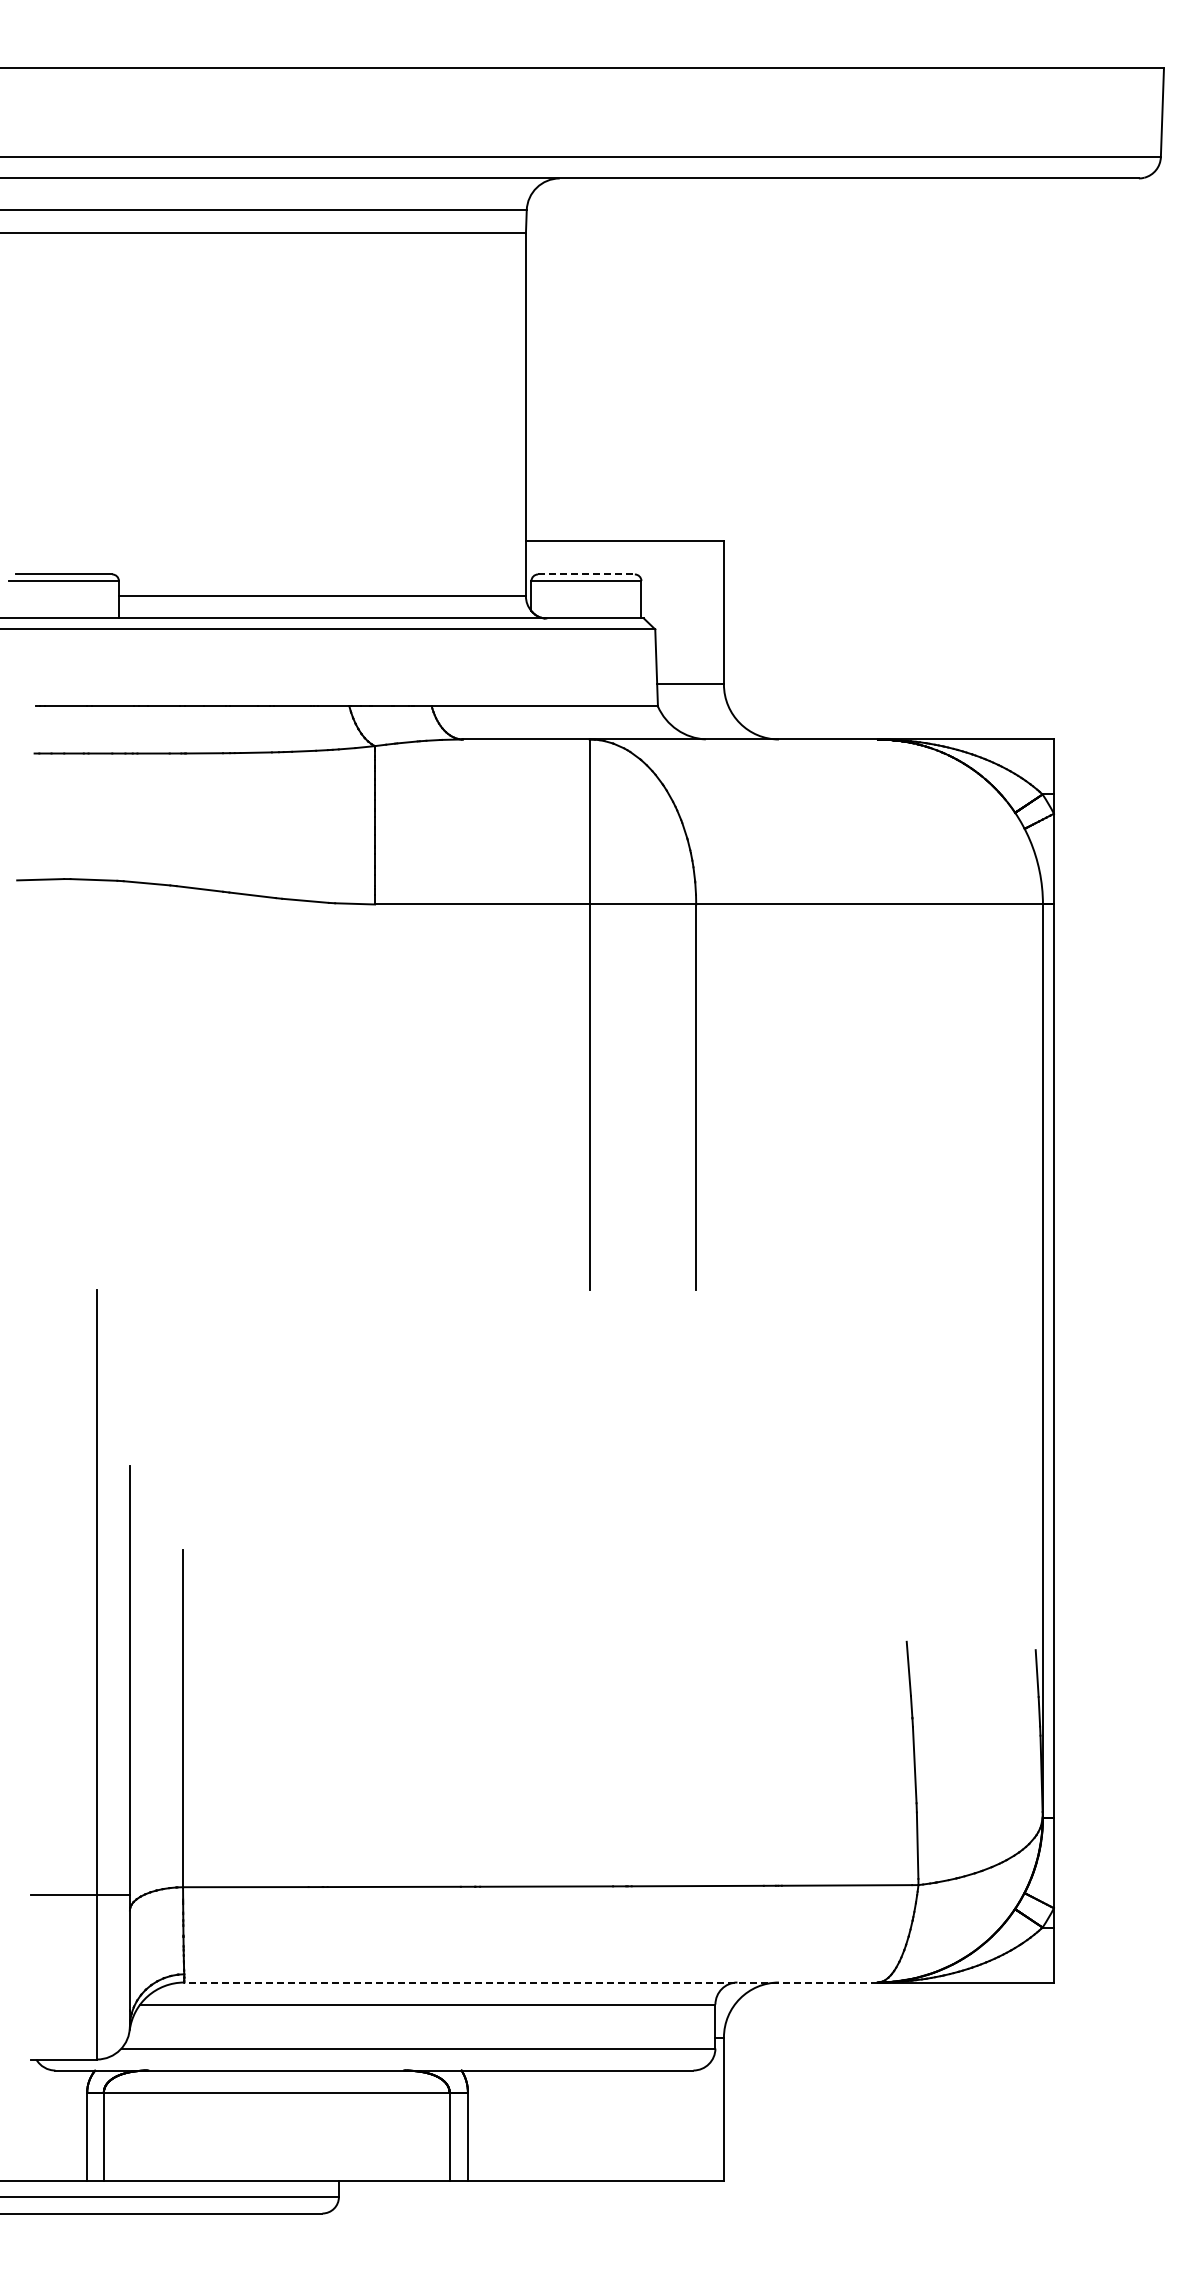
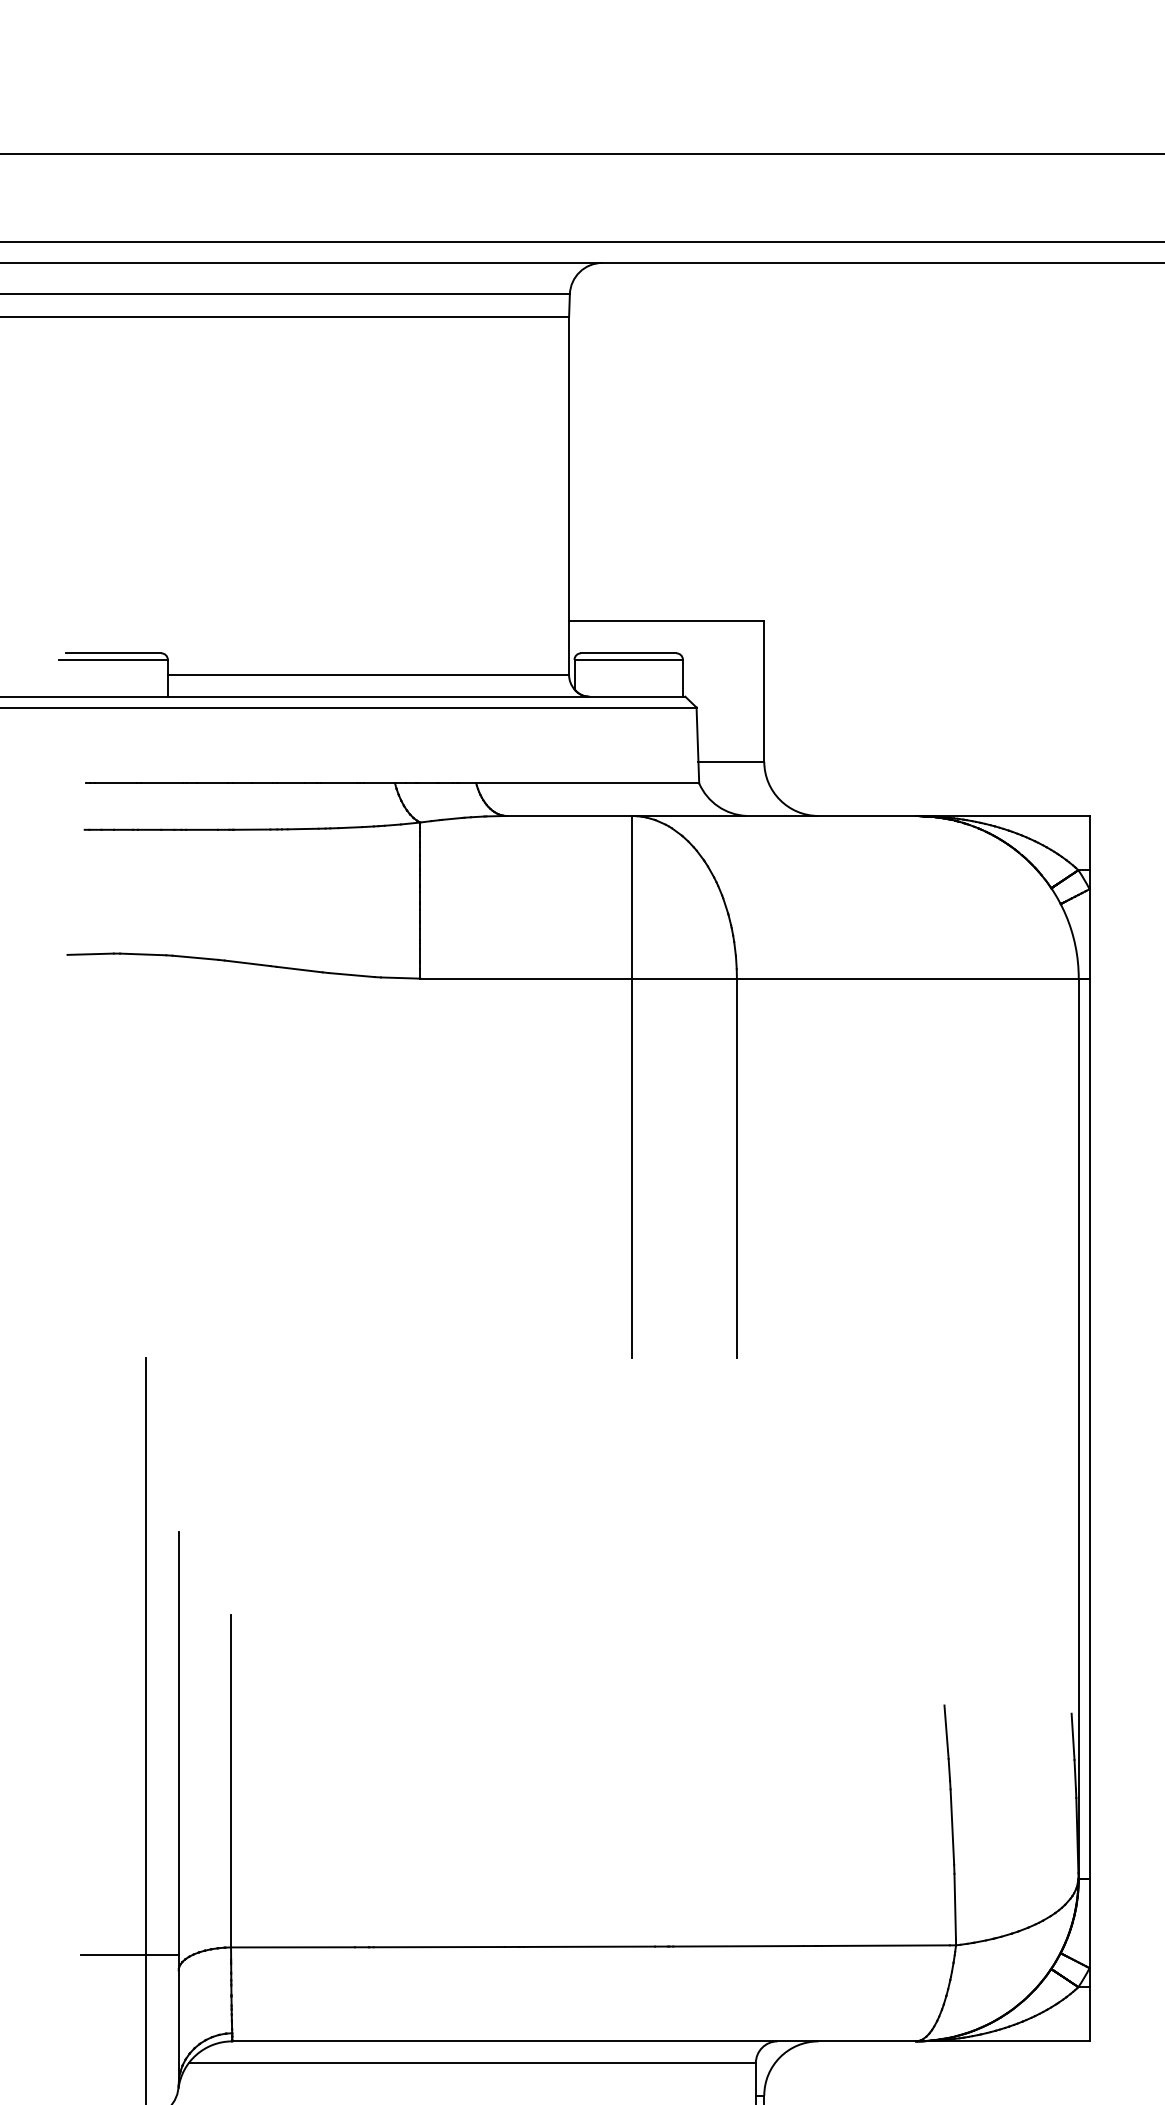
line: (586, 574) -> (628, 653), dashed -> solid
line: (530, 1982) -> (573, 2041), dashed -> solid

